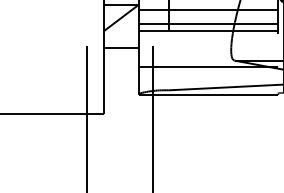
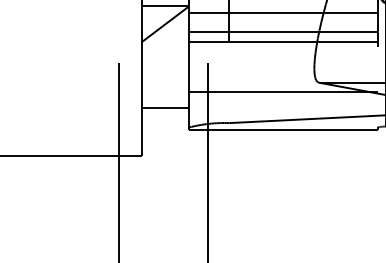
line: (121, 47) -> (165, 108), moved

